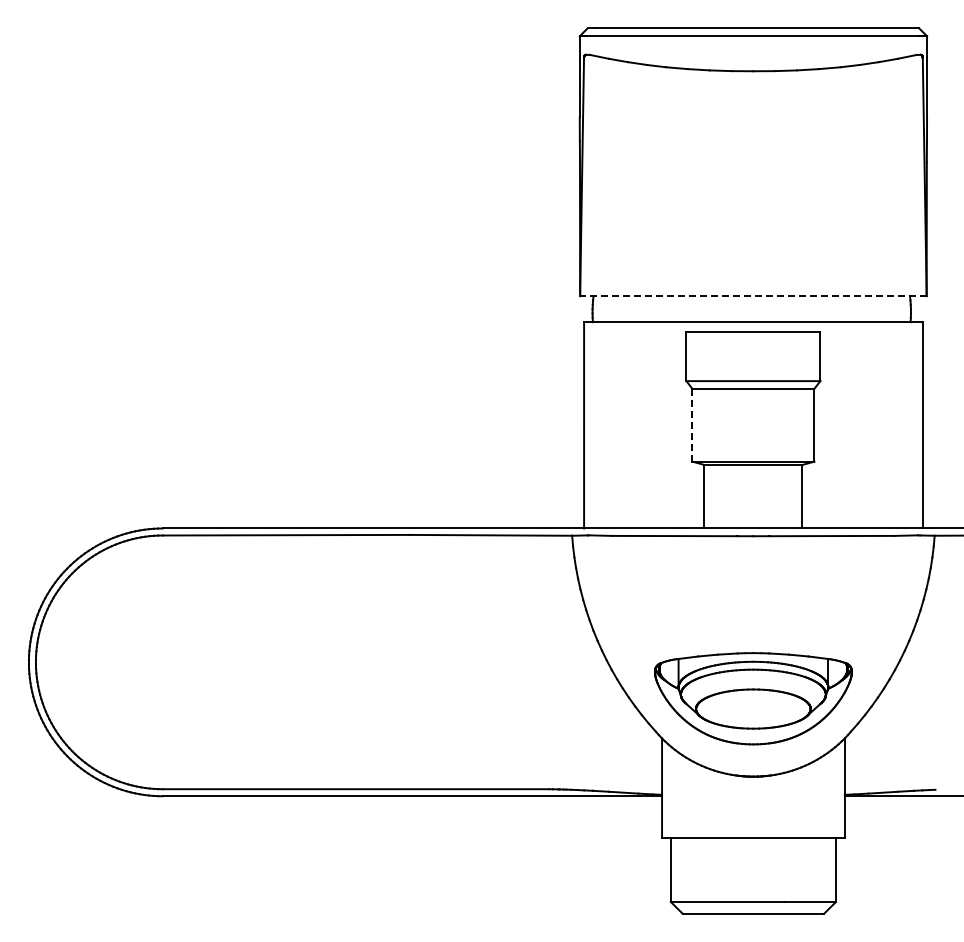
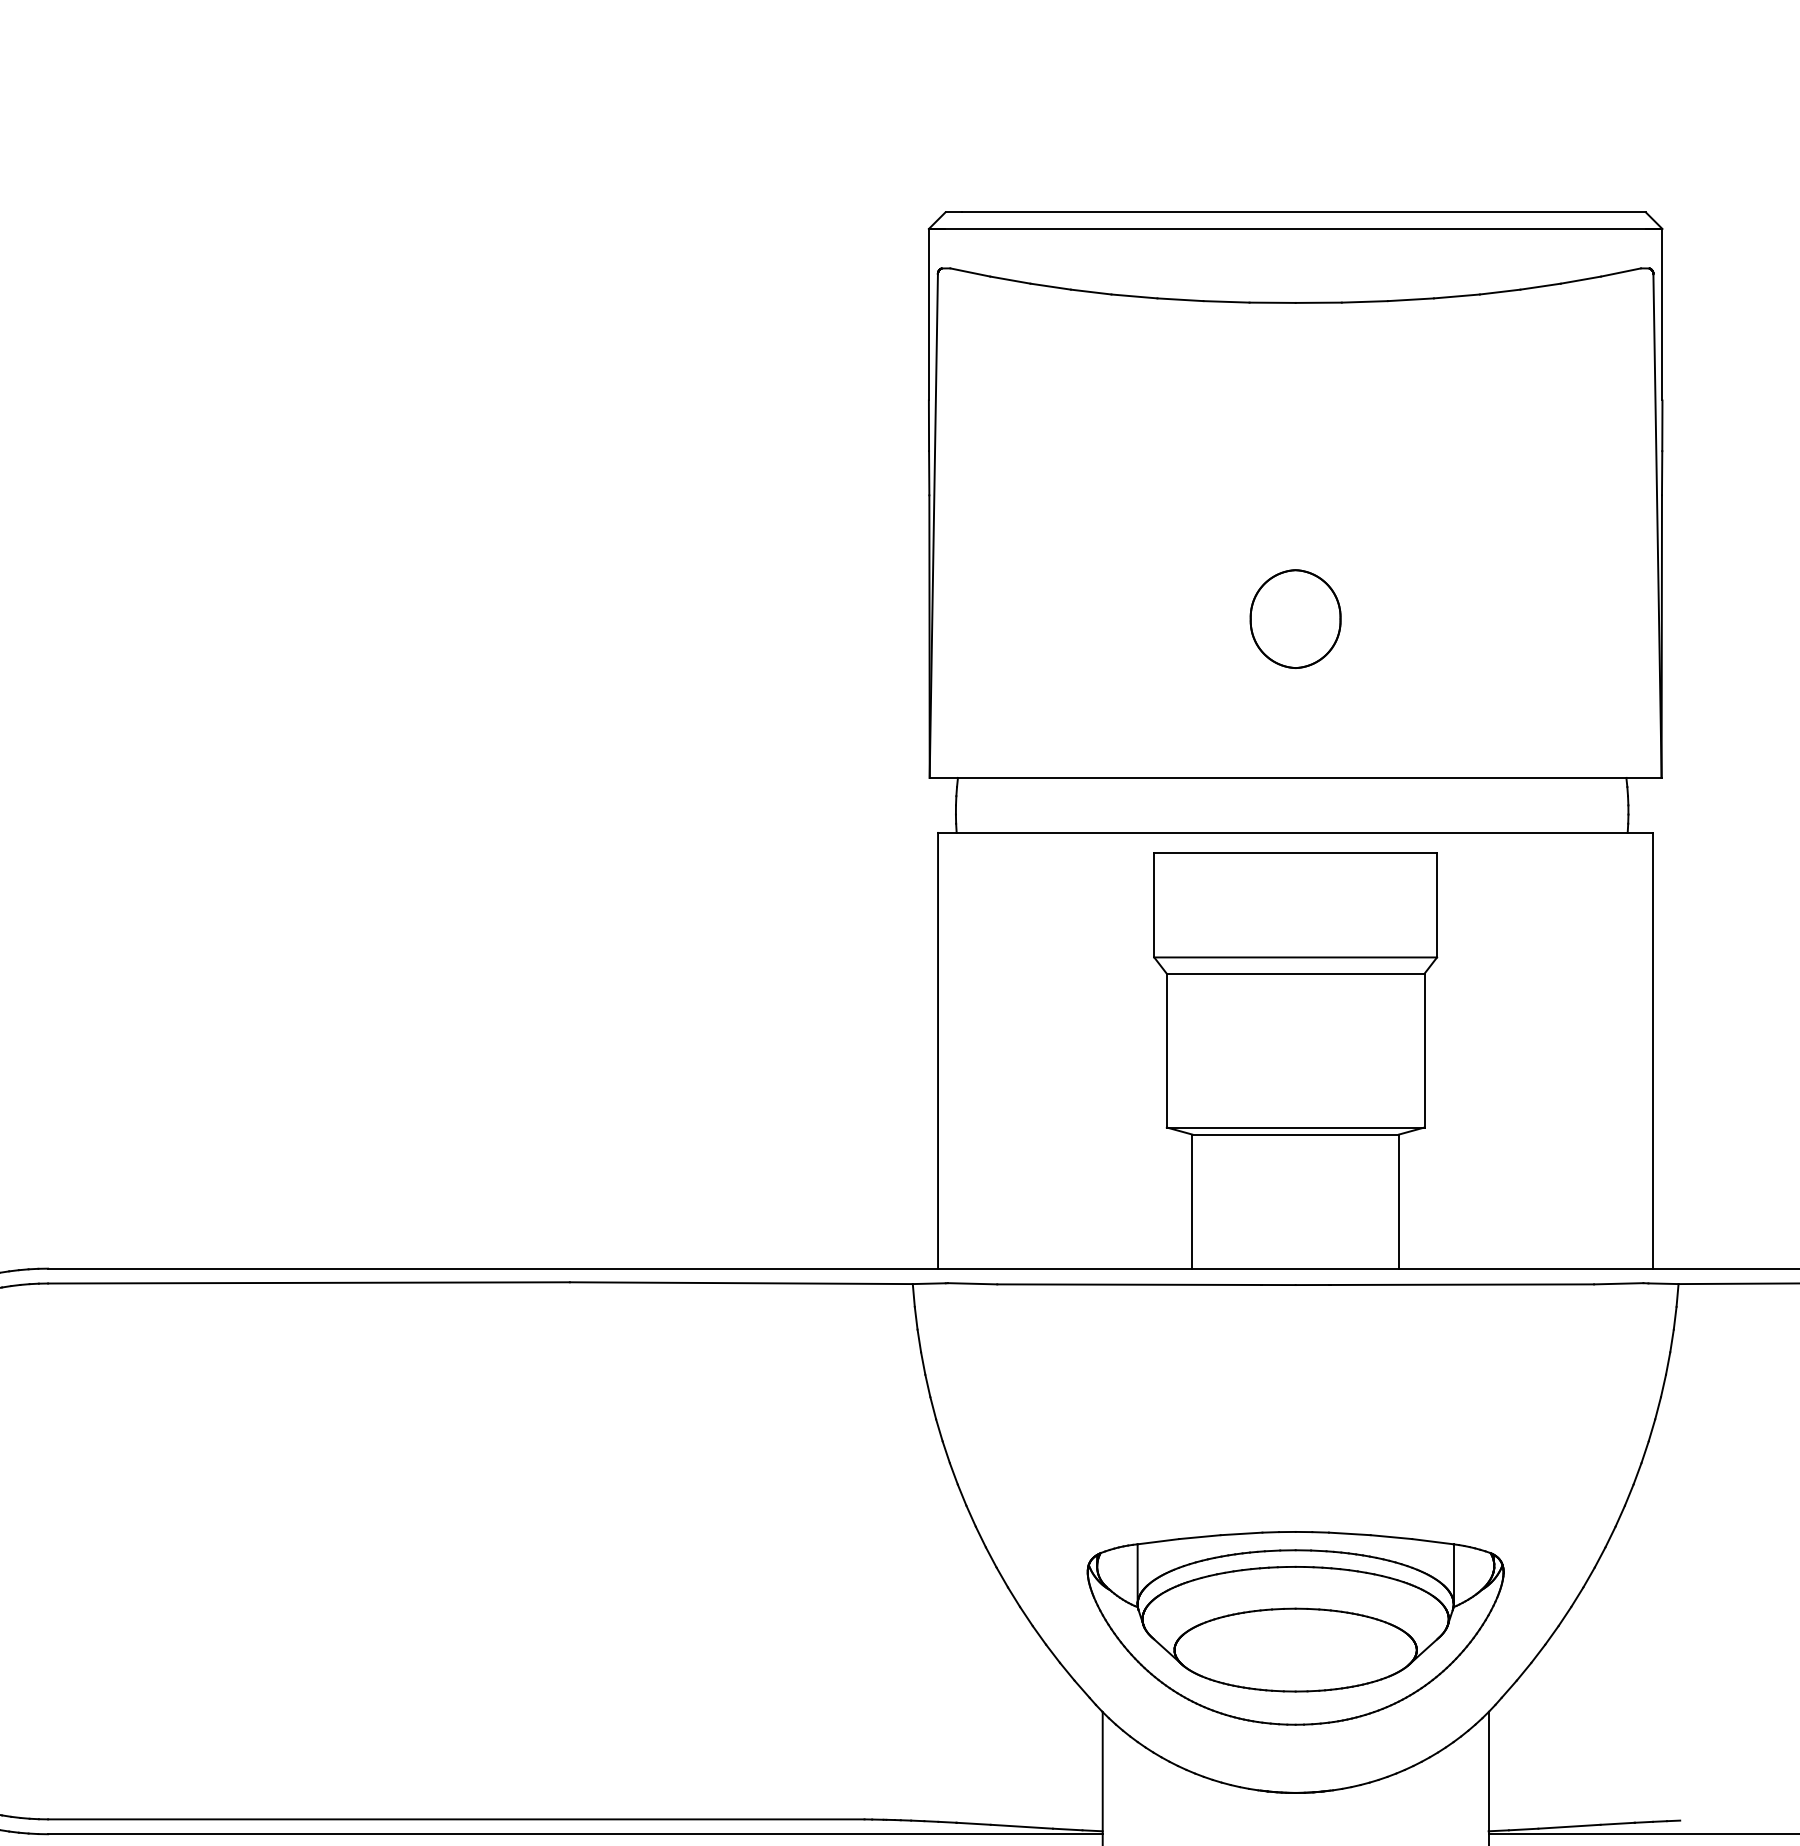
part: (753, 220) -> (1295, 618), added
line: (752, 296) -> (1293, 778), dashed -> solid
line: (692, 424) -> (1167, 1049), dashed -> solid

